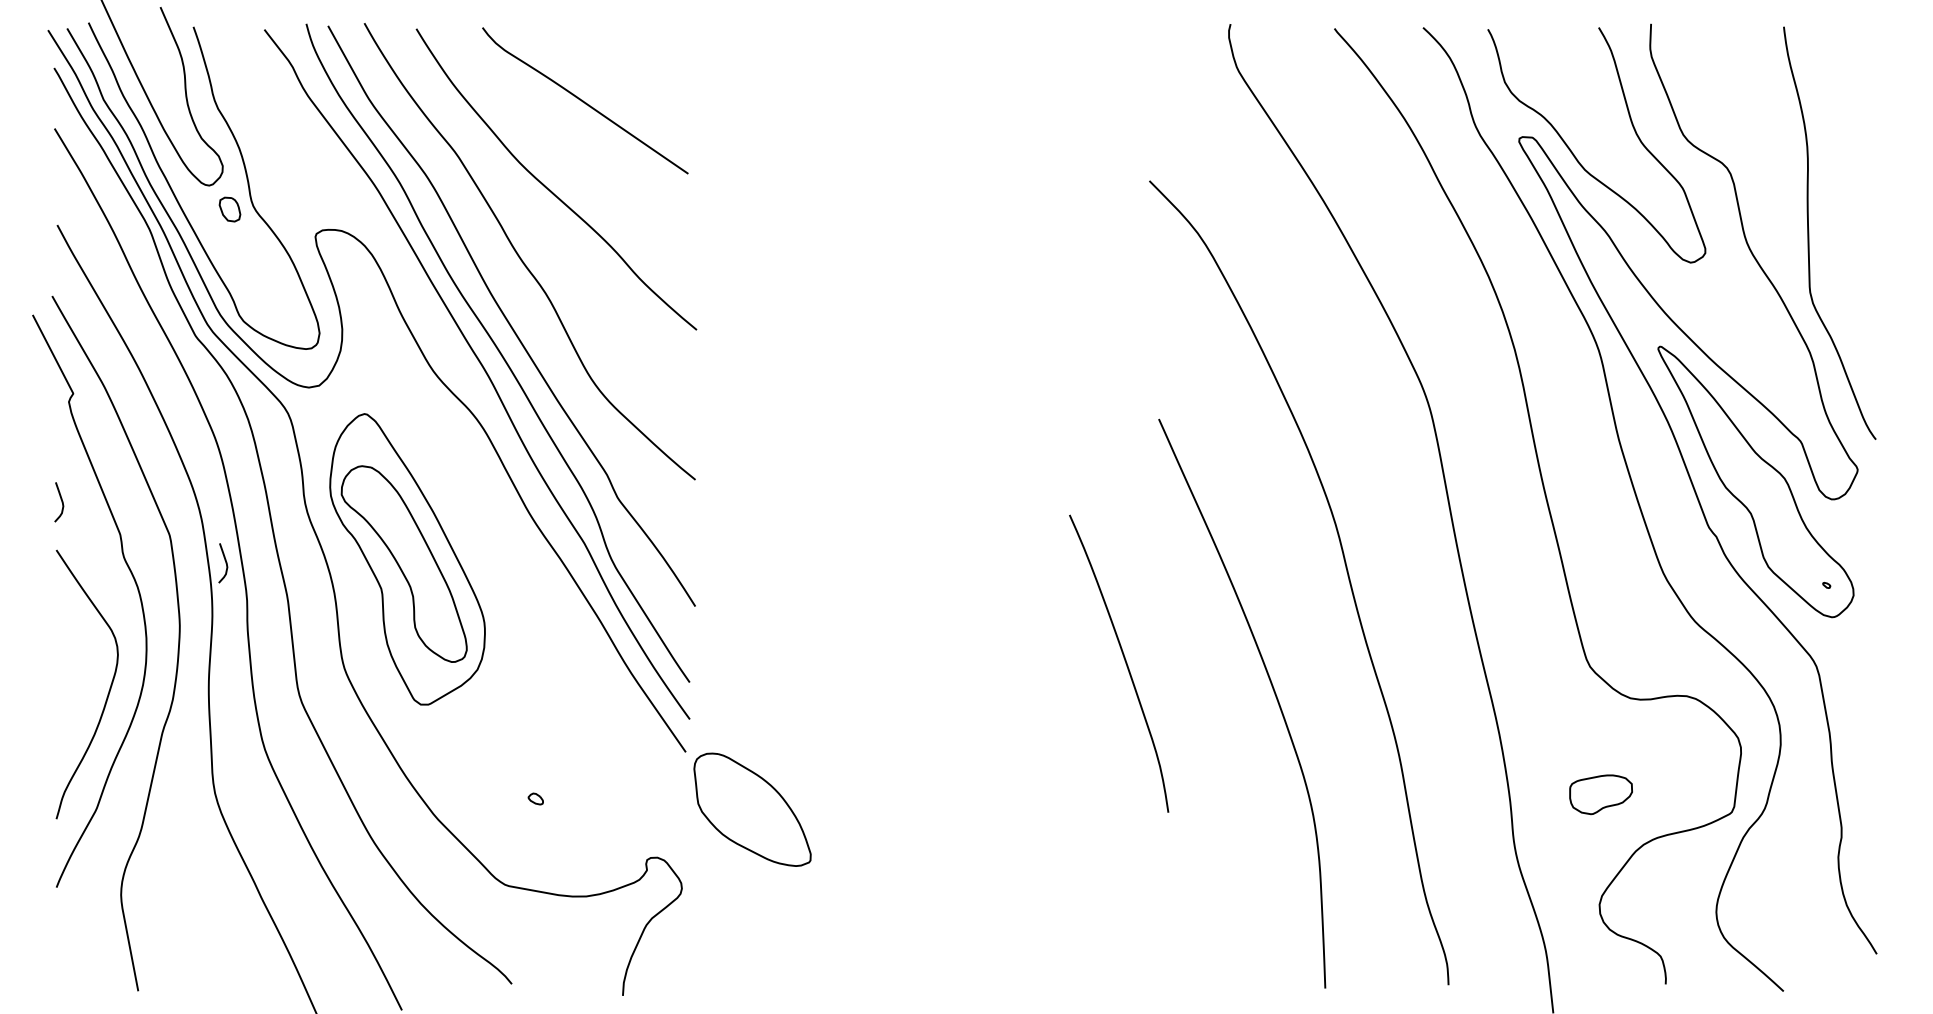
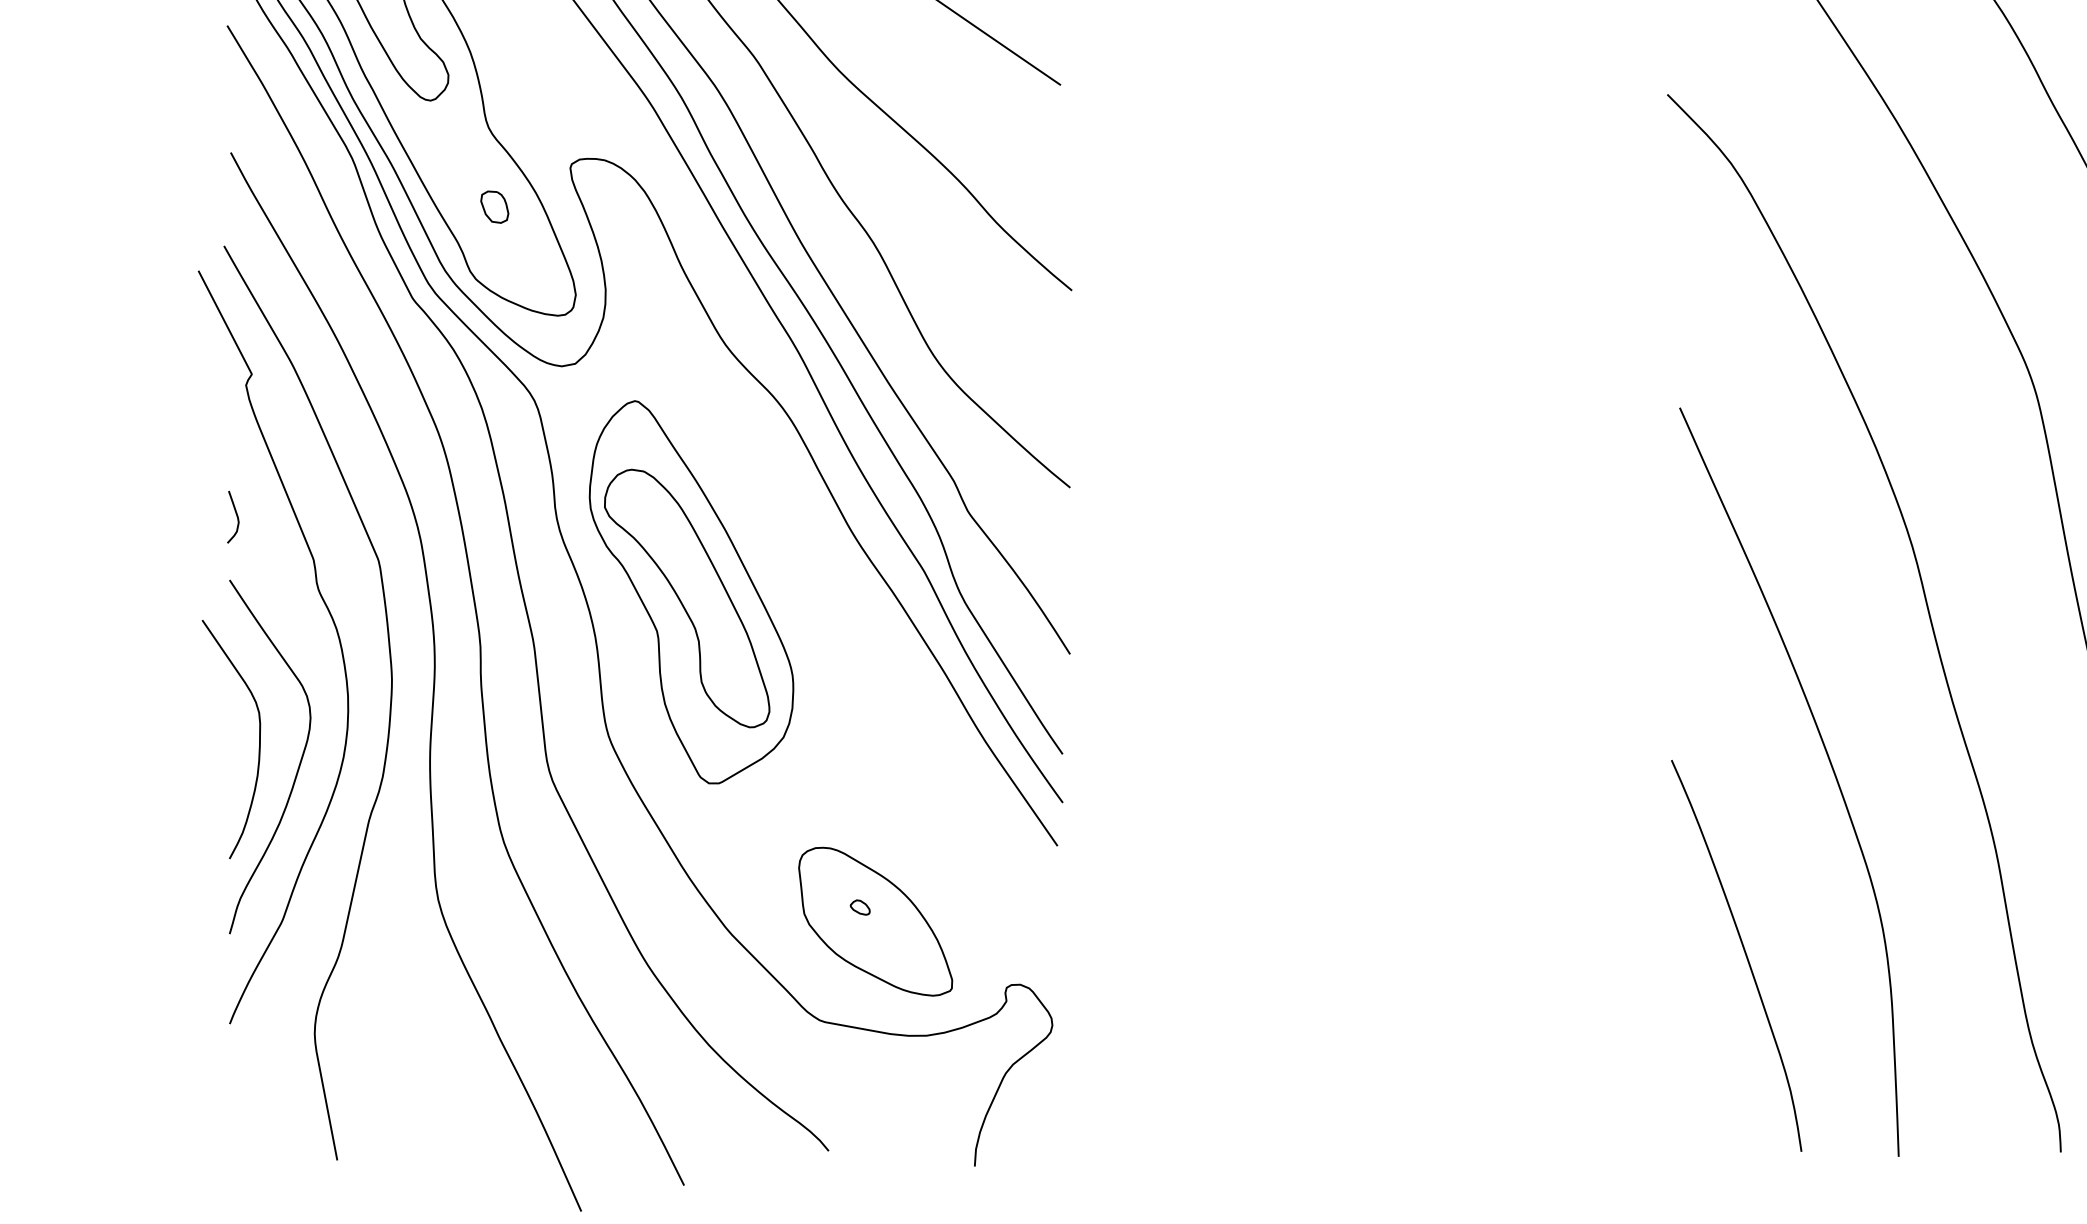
part: (229, 209) -> (494, 207), moved
curve: (225, 563) -> (452, 597), removed
curve: (1124, 661) -> (1743, 952), moved
curve: (78, 671) -> (258, 739), added
part: (752, 809) -> (875, 921), moved

